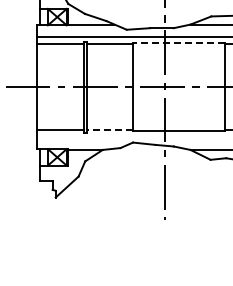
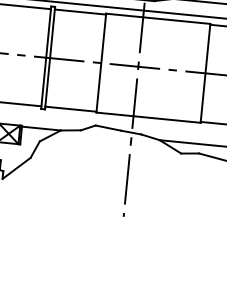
line: (178, 43) -> (157, 18), dashed -> solid
line: (109, 130) -> (70, 109), dashed -> solid

